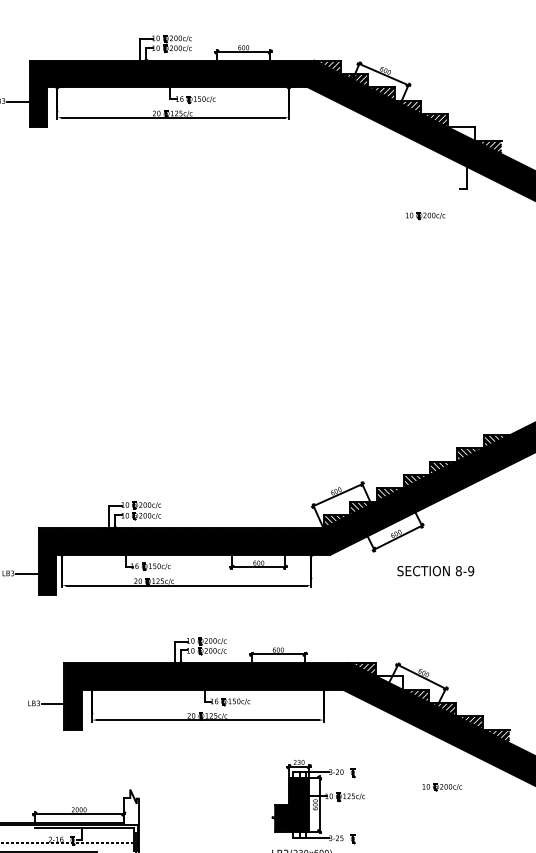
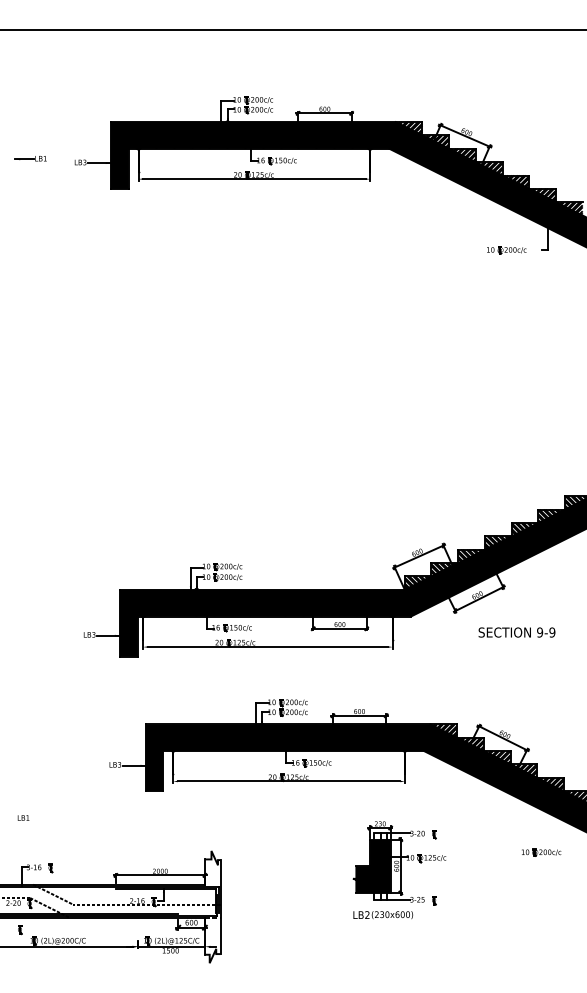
hatch: (461, 133) -> (542, 194), added
part: (425, 216) -> (506, 250), moved
text: (459, 571) -> (540, 632), 8-9 -> 9-9
hatch: (389, 682) -> (470, 743), added
part: (442, 787) -> (541, 852), moved

